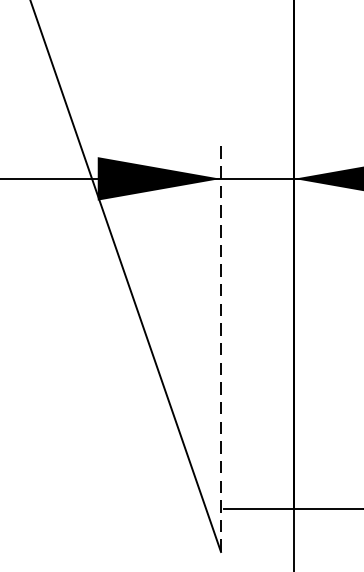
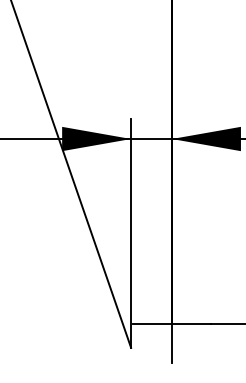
line: (221, 347) -> (131, 233), dashed -> solid

